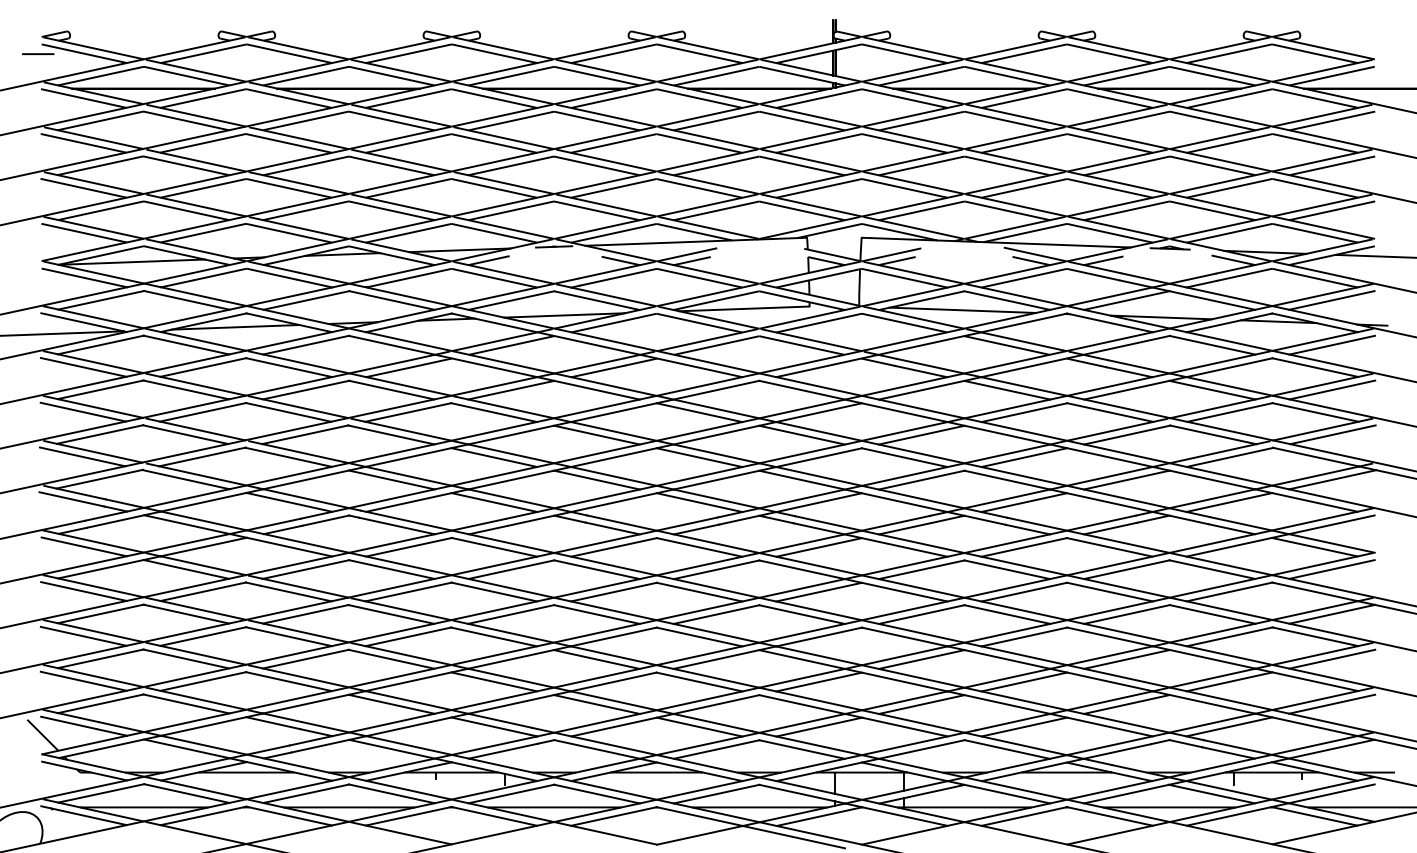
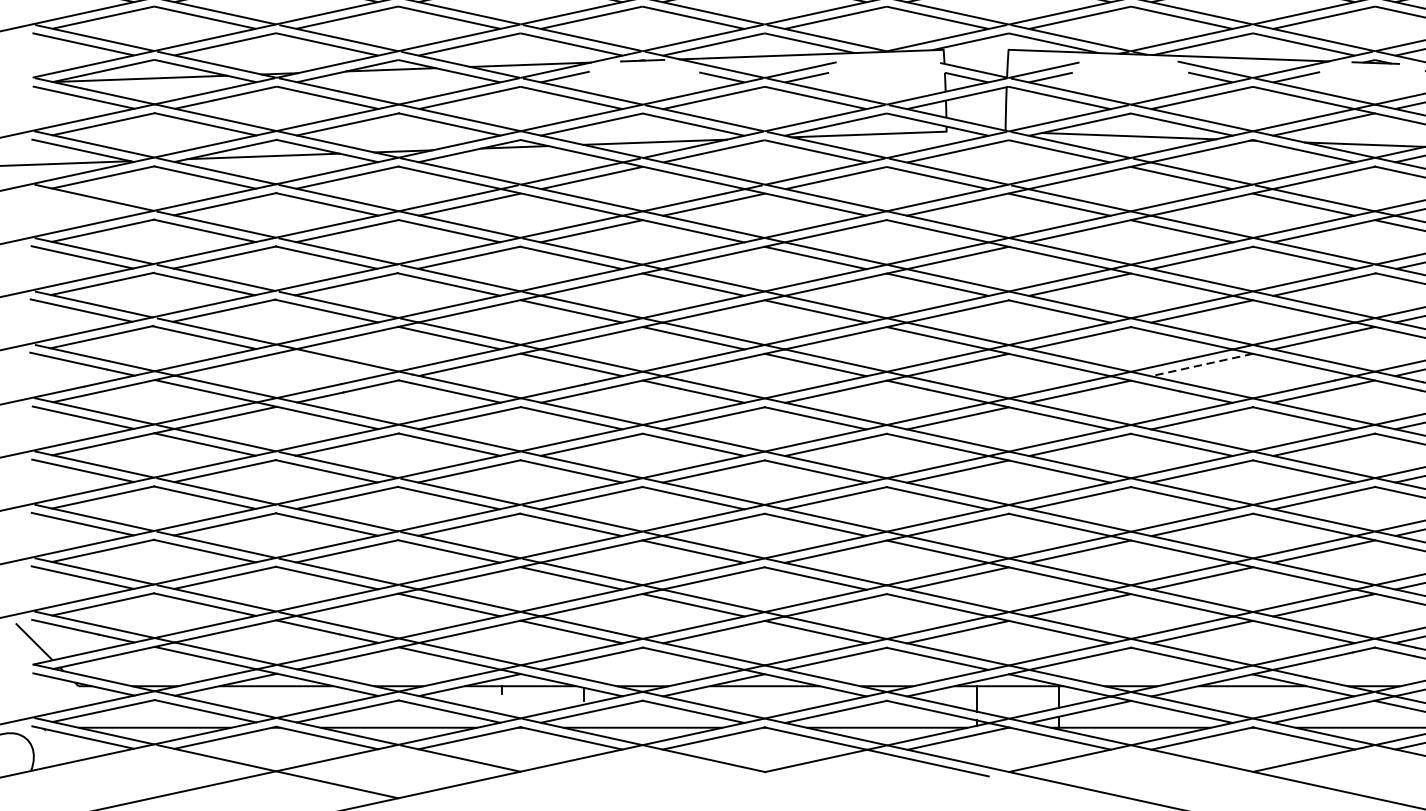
line: (83, 367) -> (82, 204), removed
line: (289, 501) -> (327, 363), removed
line: (1024, 502) -> (1202, 364), solid -> dashed

